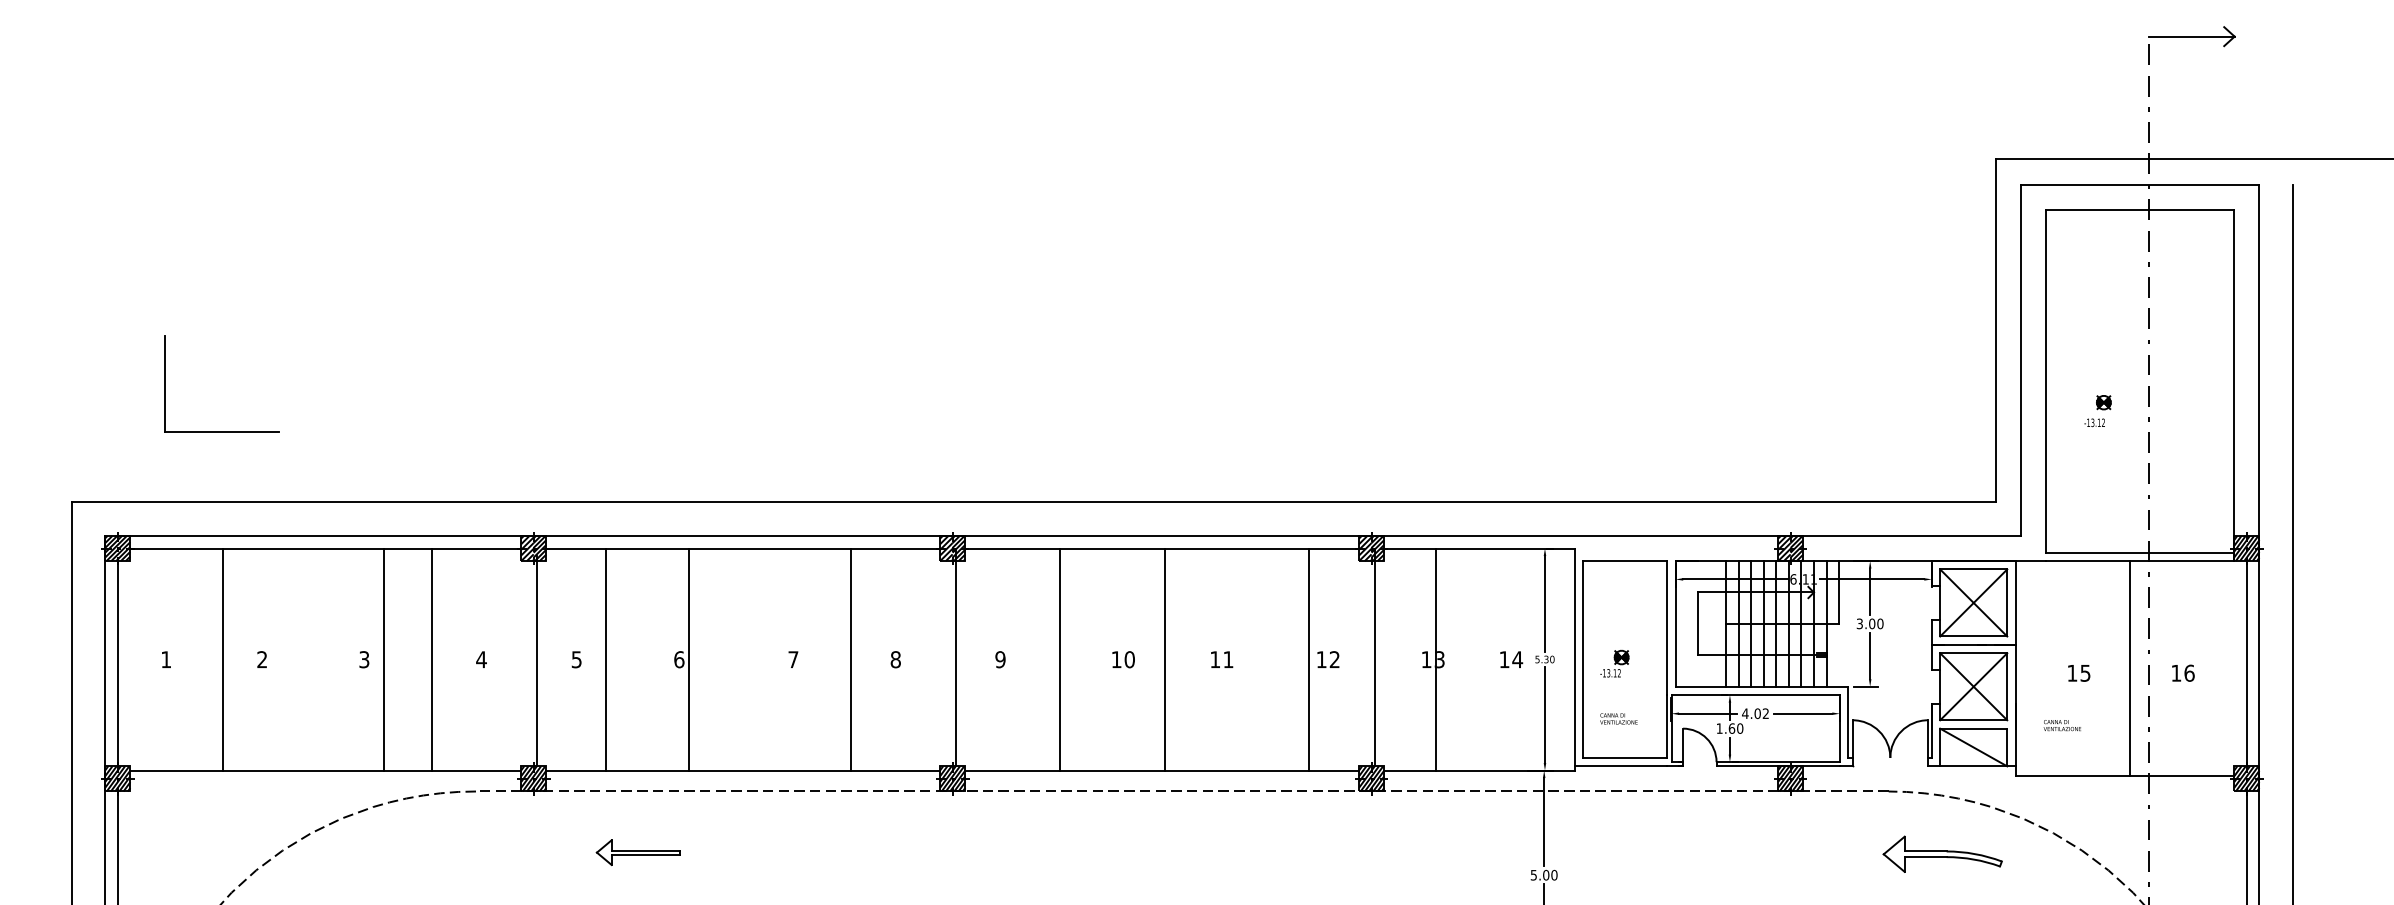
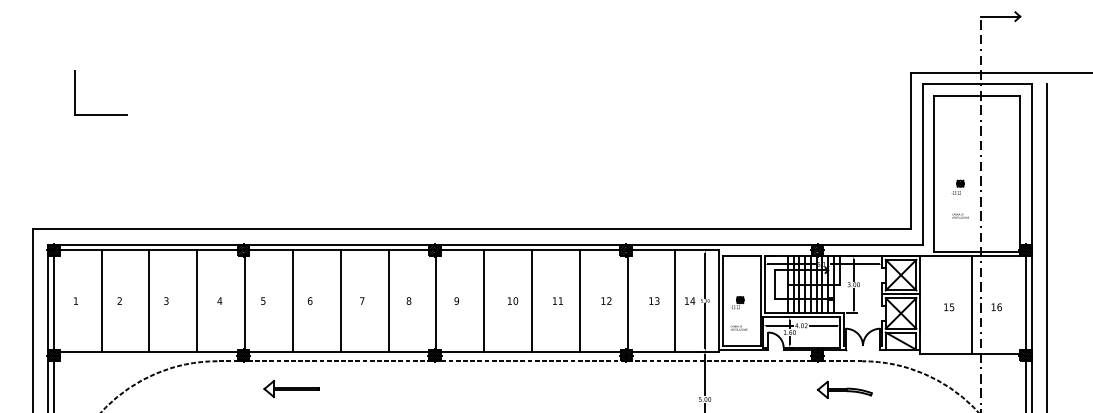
part: (220, 430) -> (100, 114), moved
line: (384, 658) -> (149, 300), moved
line: (605, 658) -> (292, 300), moved
line: (688, 658) -> (340, 300), moved
line: (1308, 658) -> (579, 300), moved
line: (1435, 658) -> (675, 300), moved
text: (2062, 724) -> (960, 215), moved
part: (638, 853) -> (291, 389), size x1.43
part: (1941, 853) -> (844, 389), moved

